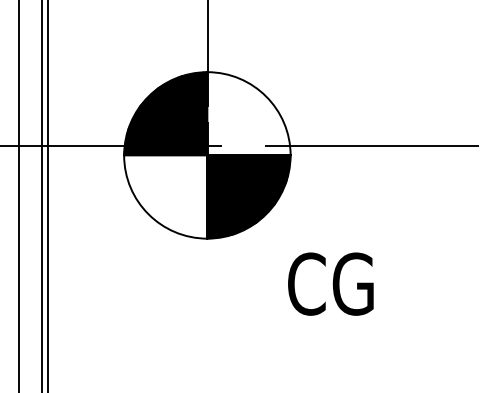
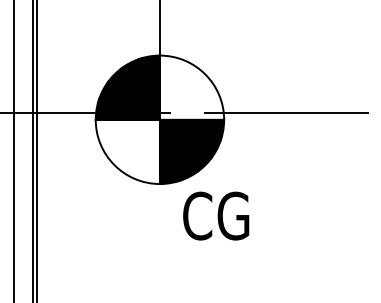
text: (331, 283) -> (216, 215), moved

